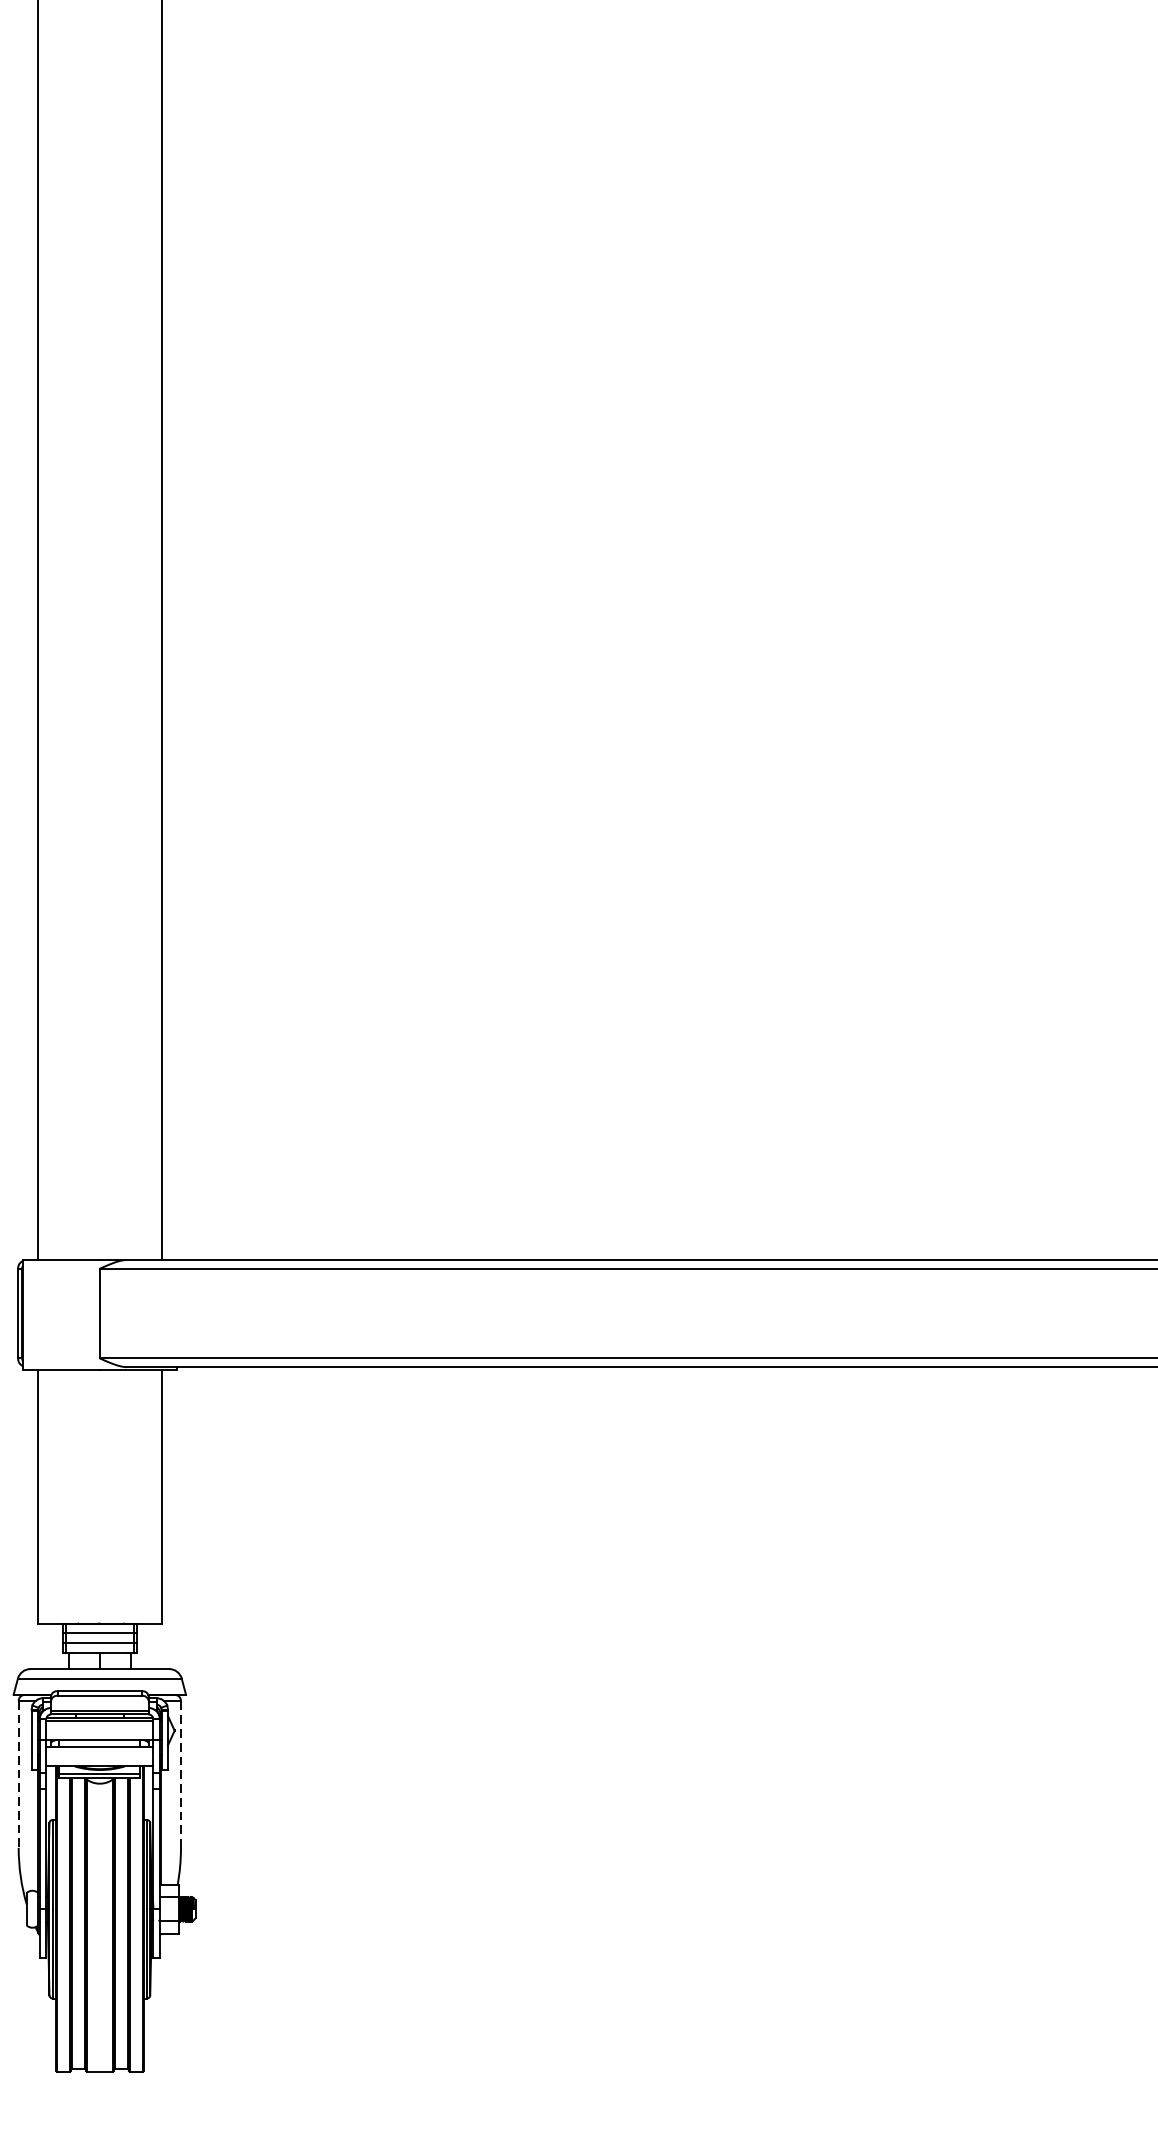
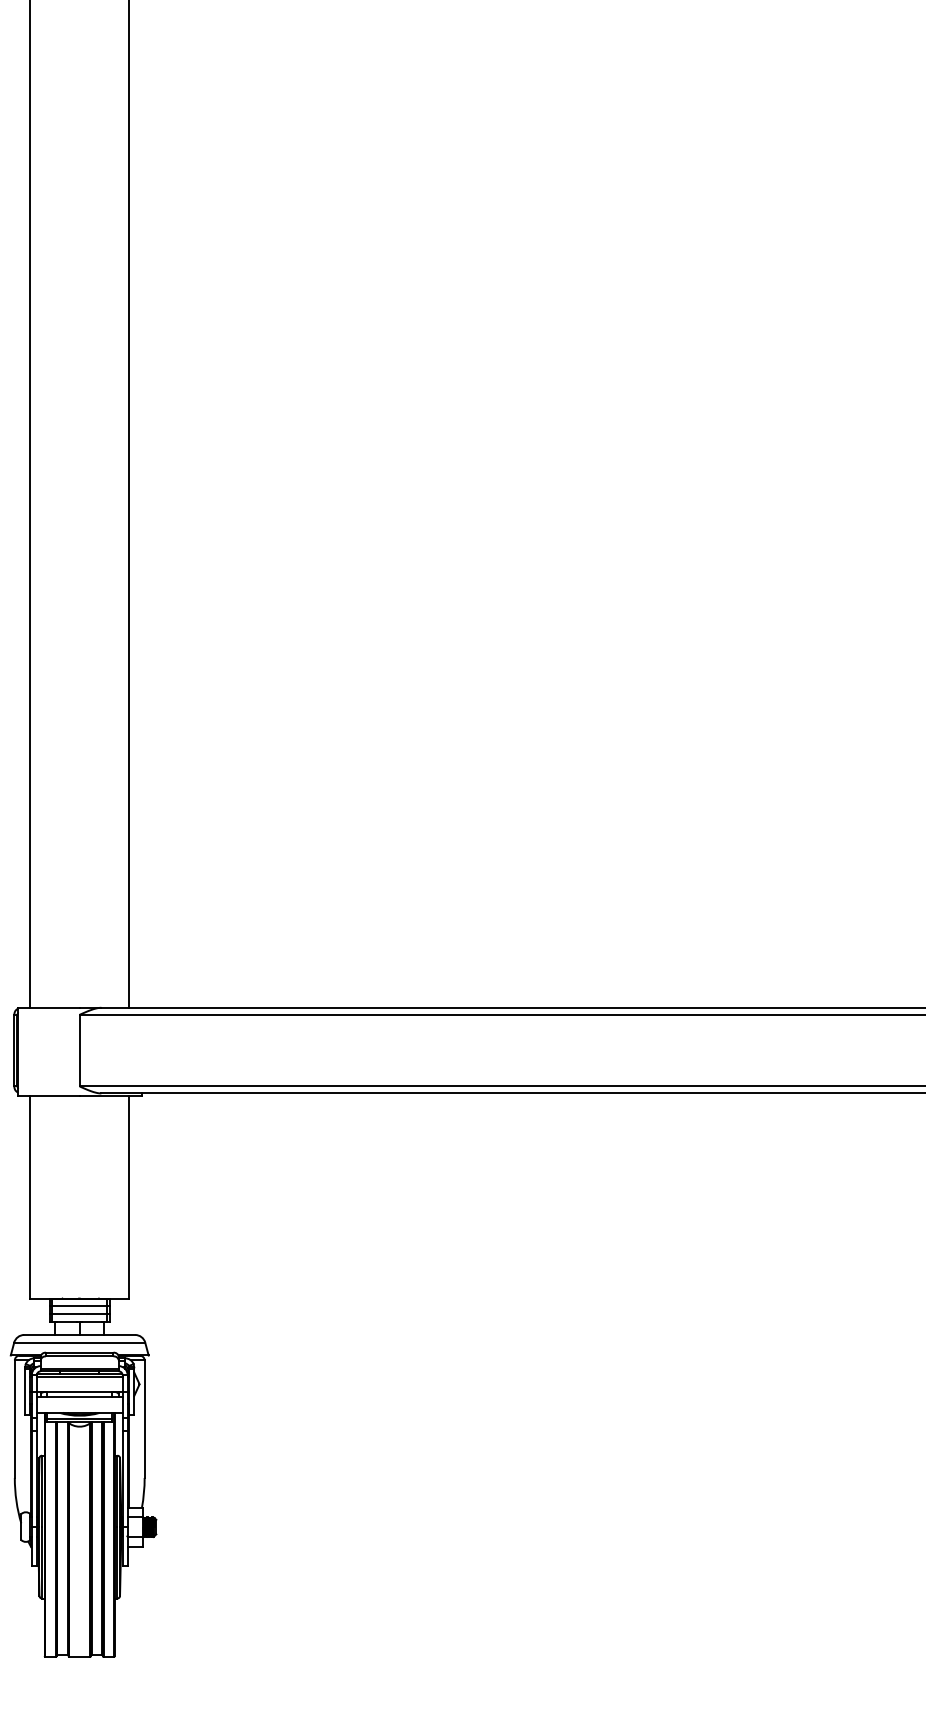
line: (18, 1774) -> (14, 1419), dashed -> solid
line: (180, 1774) -> (144, 1419), dashed -> solid

